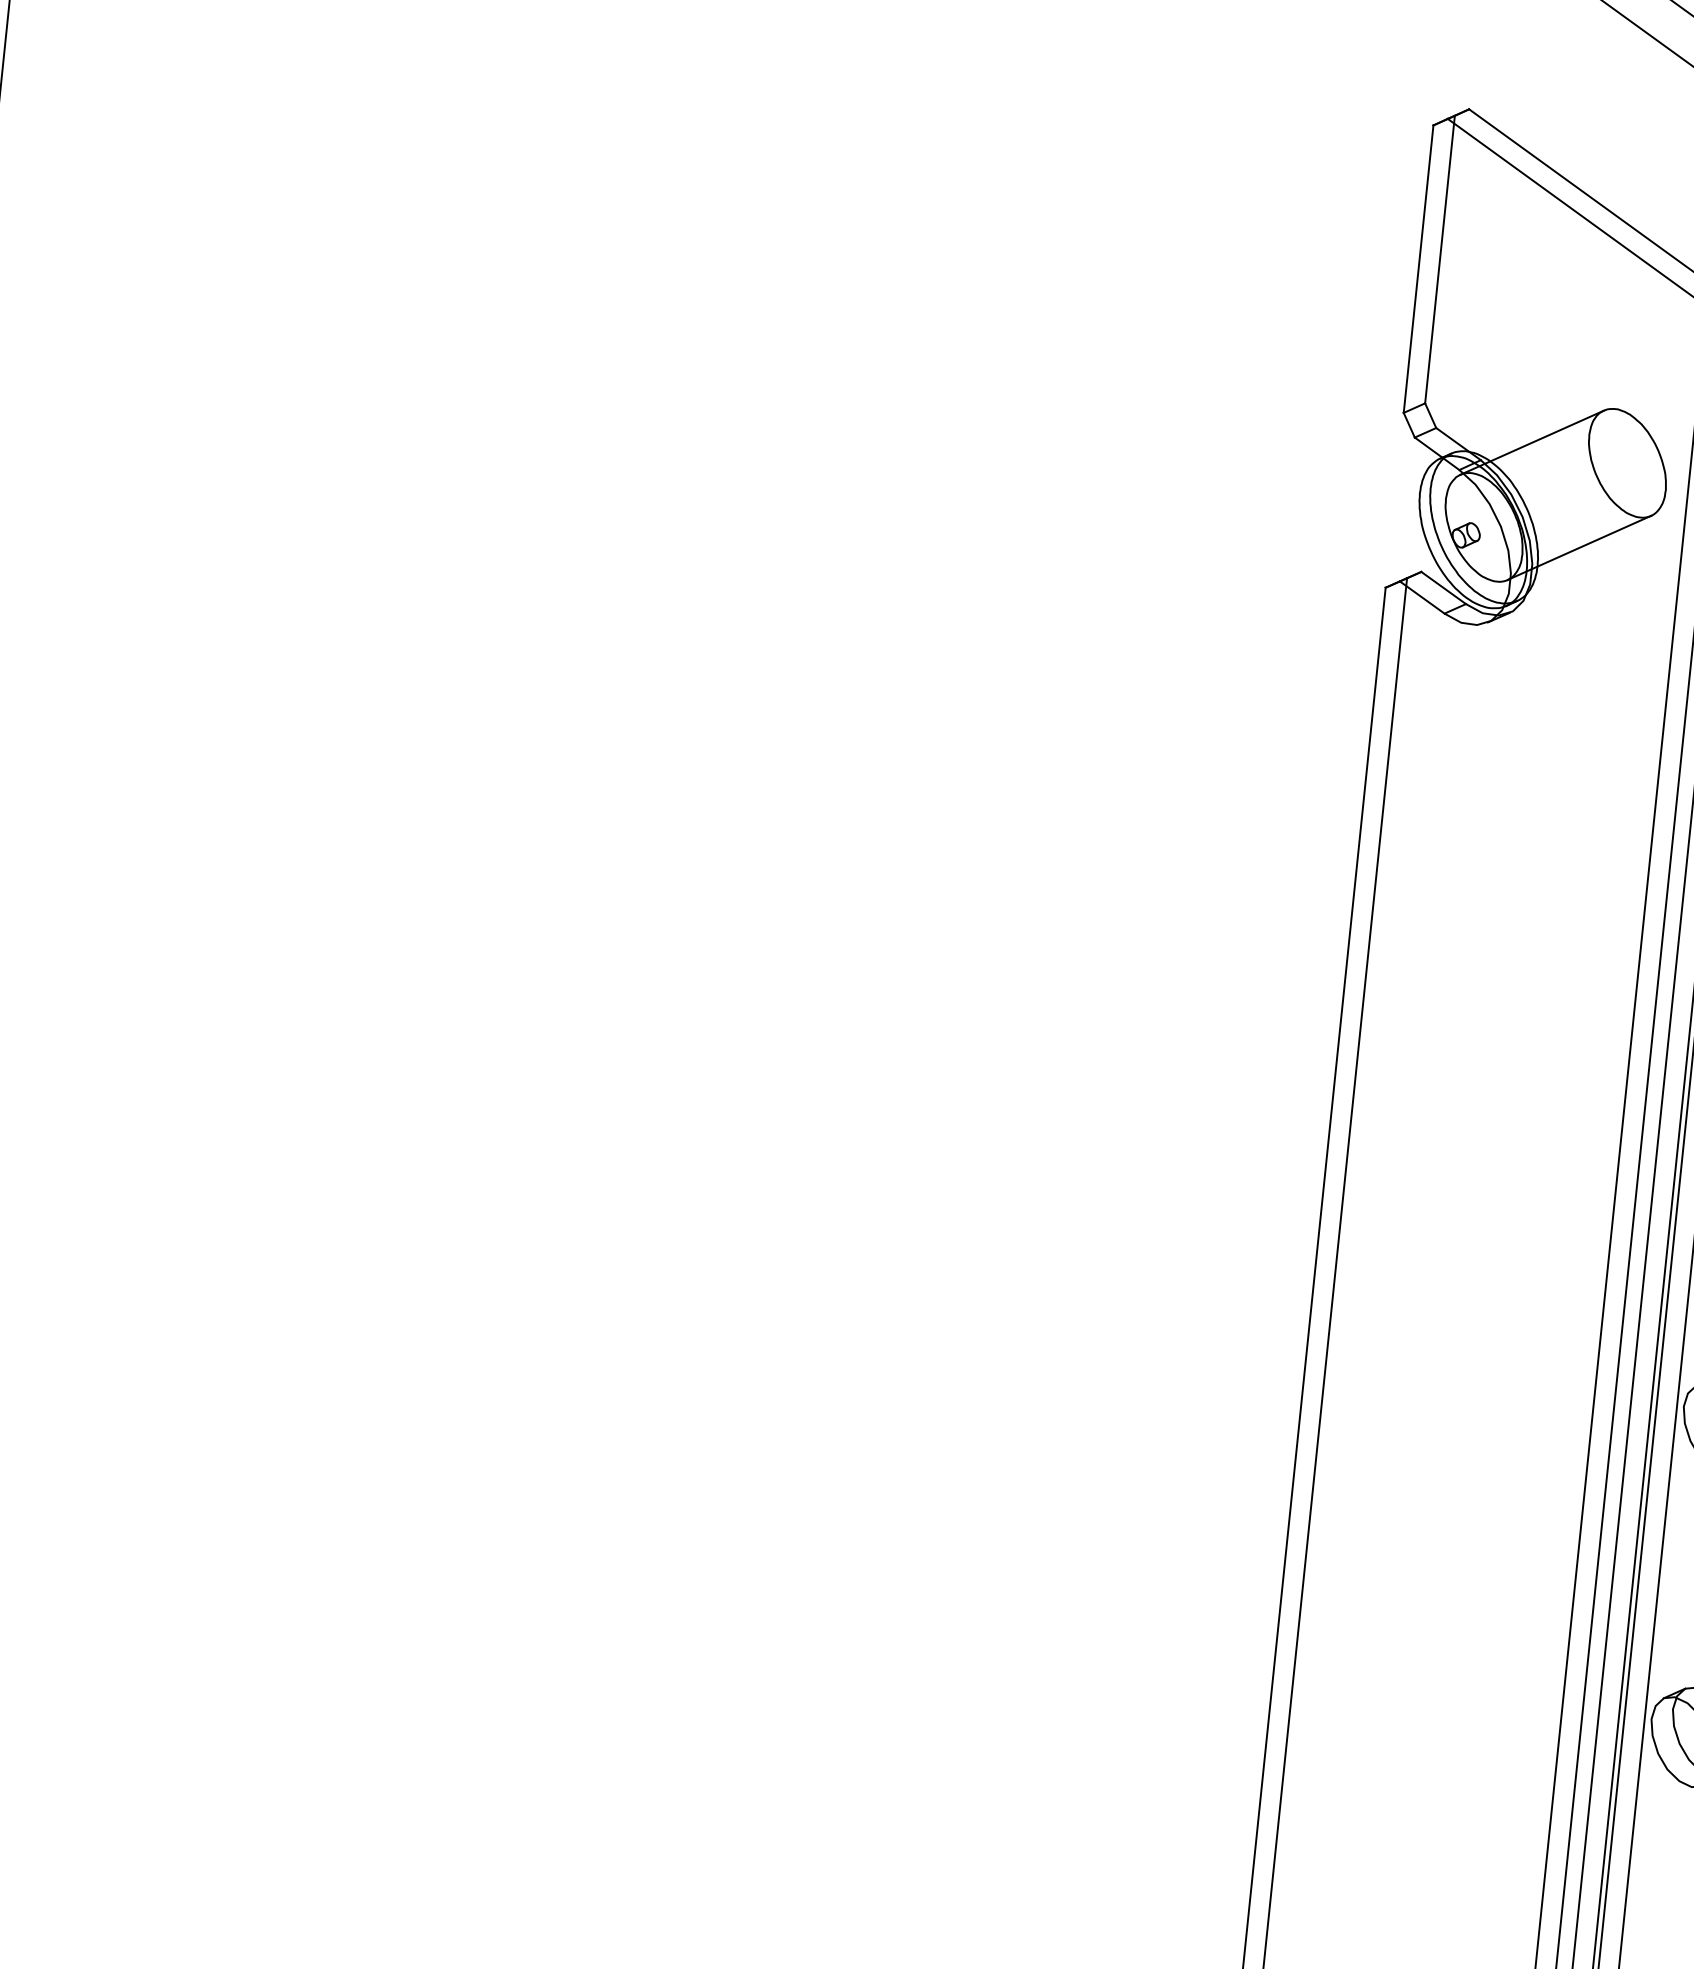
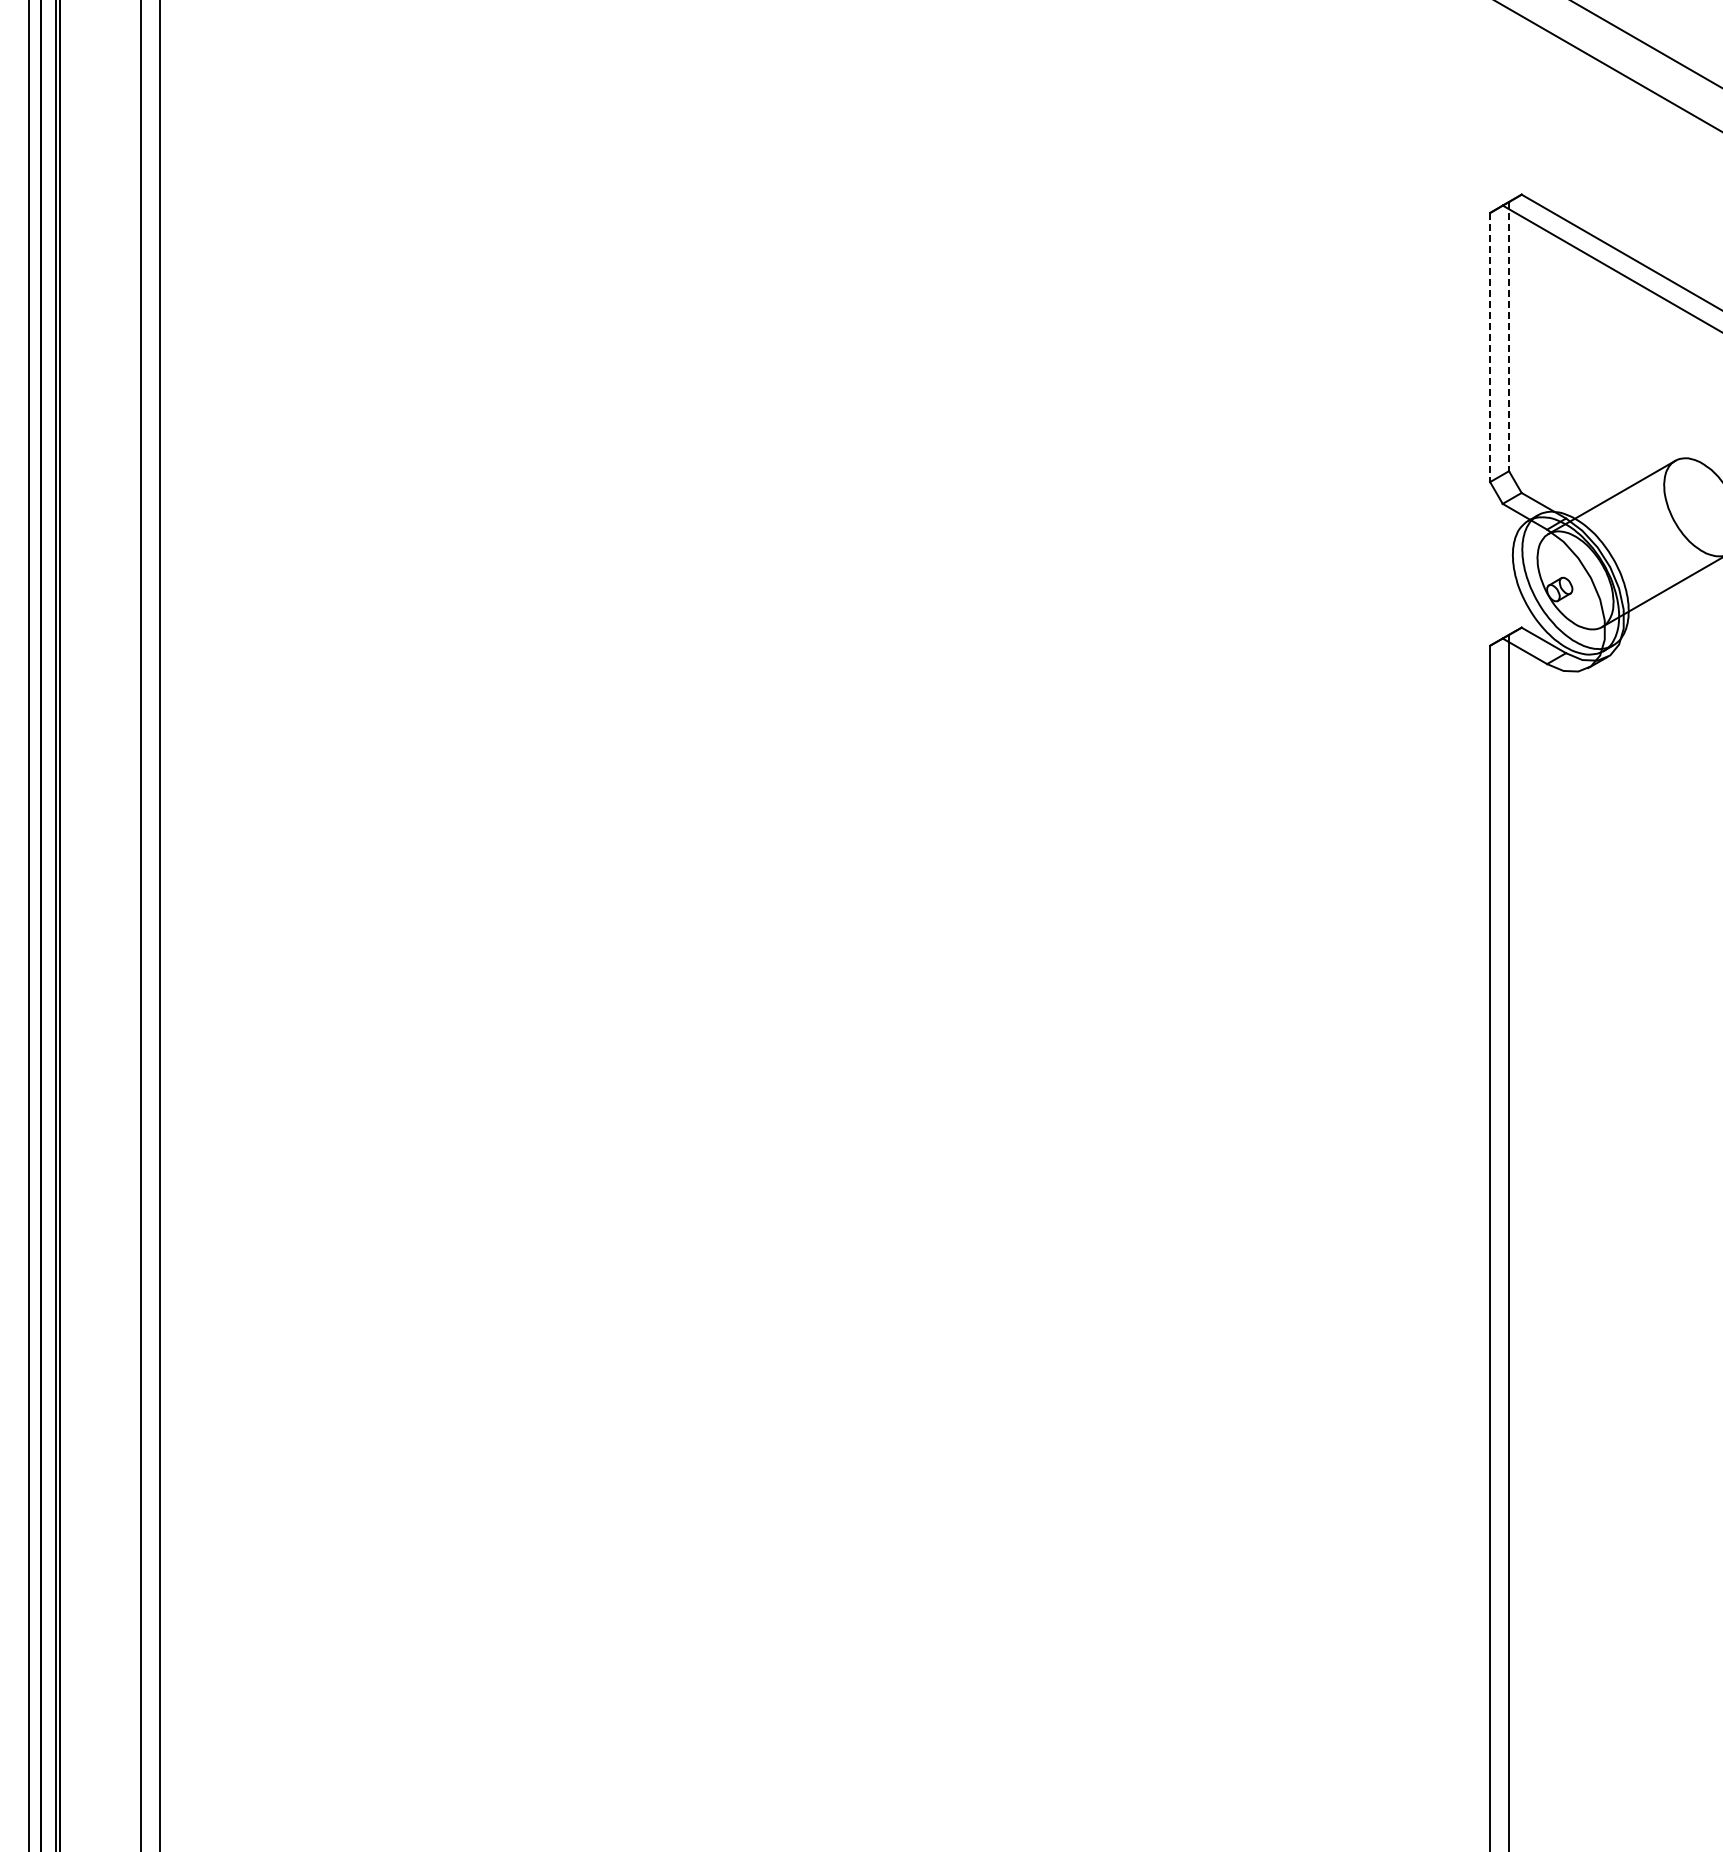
line: (1440, 259) -> (1509, 336), solid -> dashed
line: (1418, 269) -> (1490, 347), solid -> dashed

